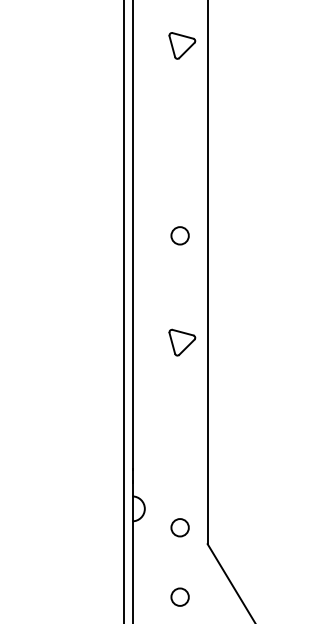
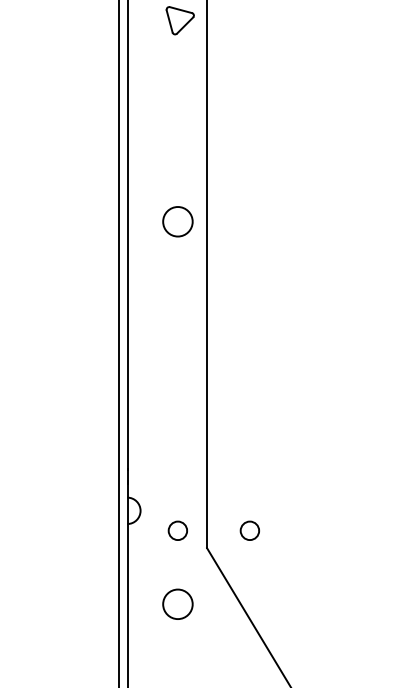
circle: (179, 235) -> (177, 221), size x1.6
part: (181, 342) -> (179, 334), removed
circle: (247, 527) -> (249, 530), added
circle: (179, 597) -> (177, 604), size x1.6

